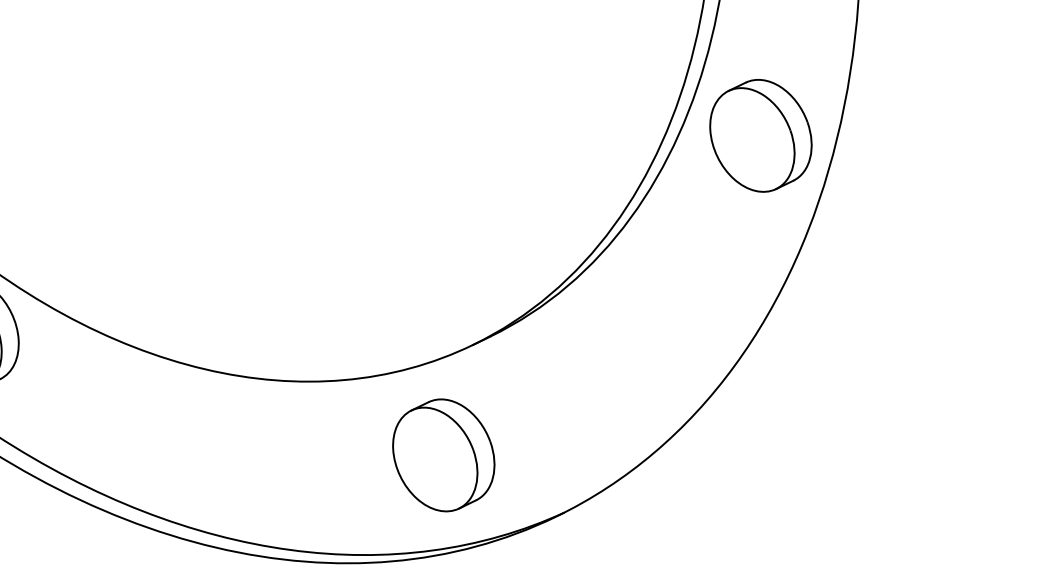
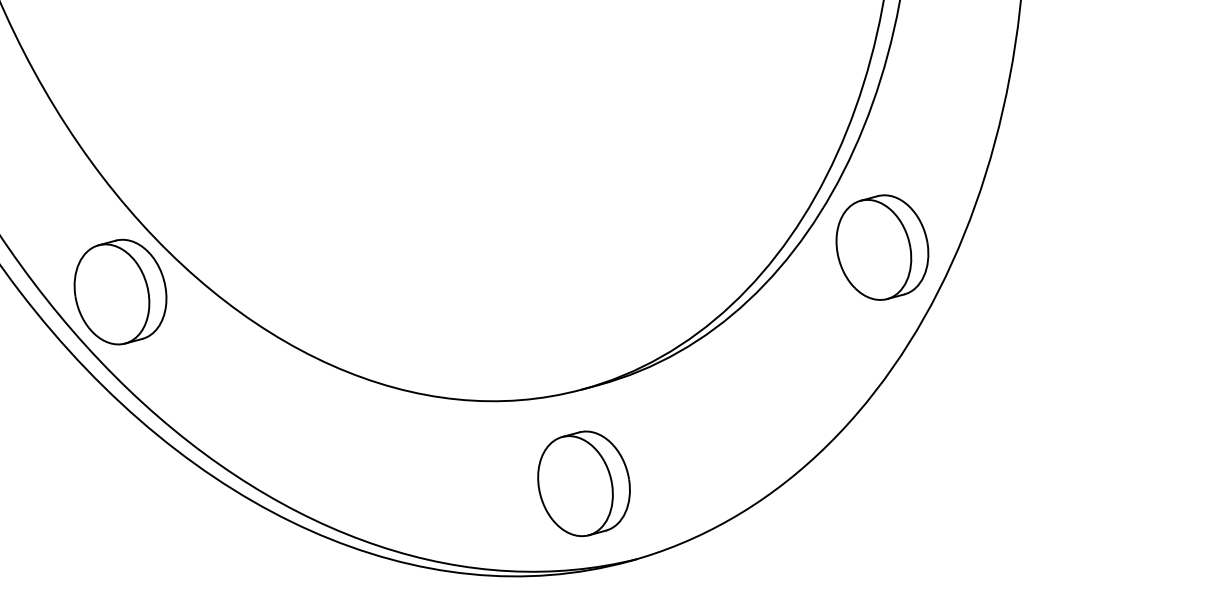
part: (443, 455) -> (583, 483), moved

